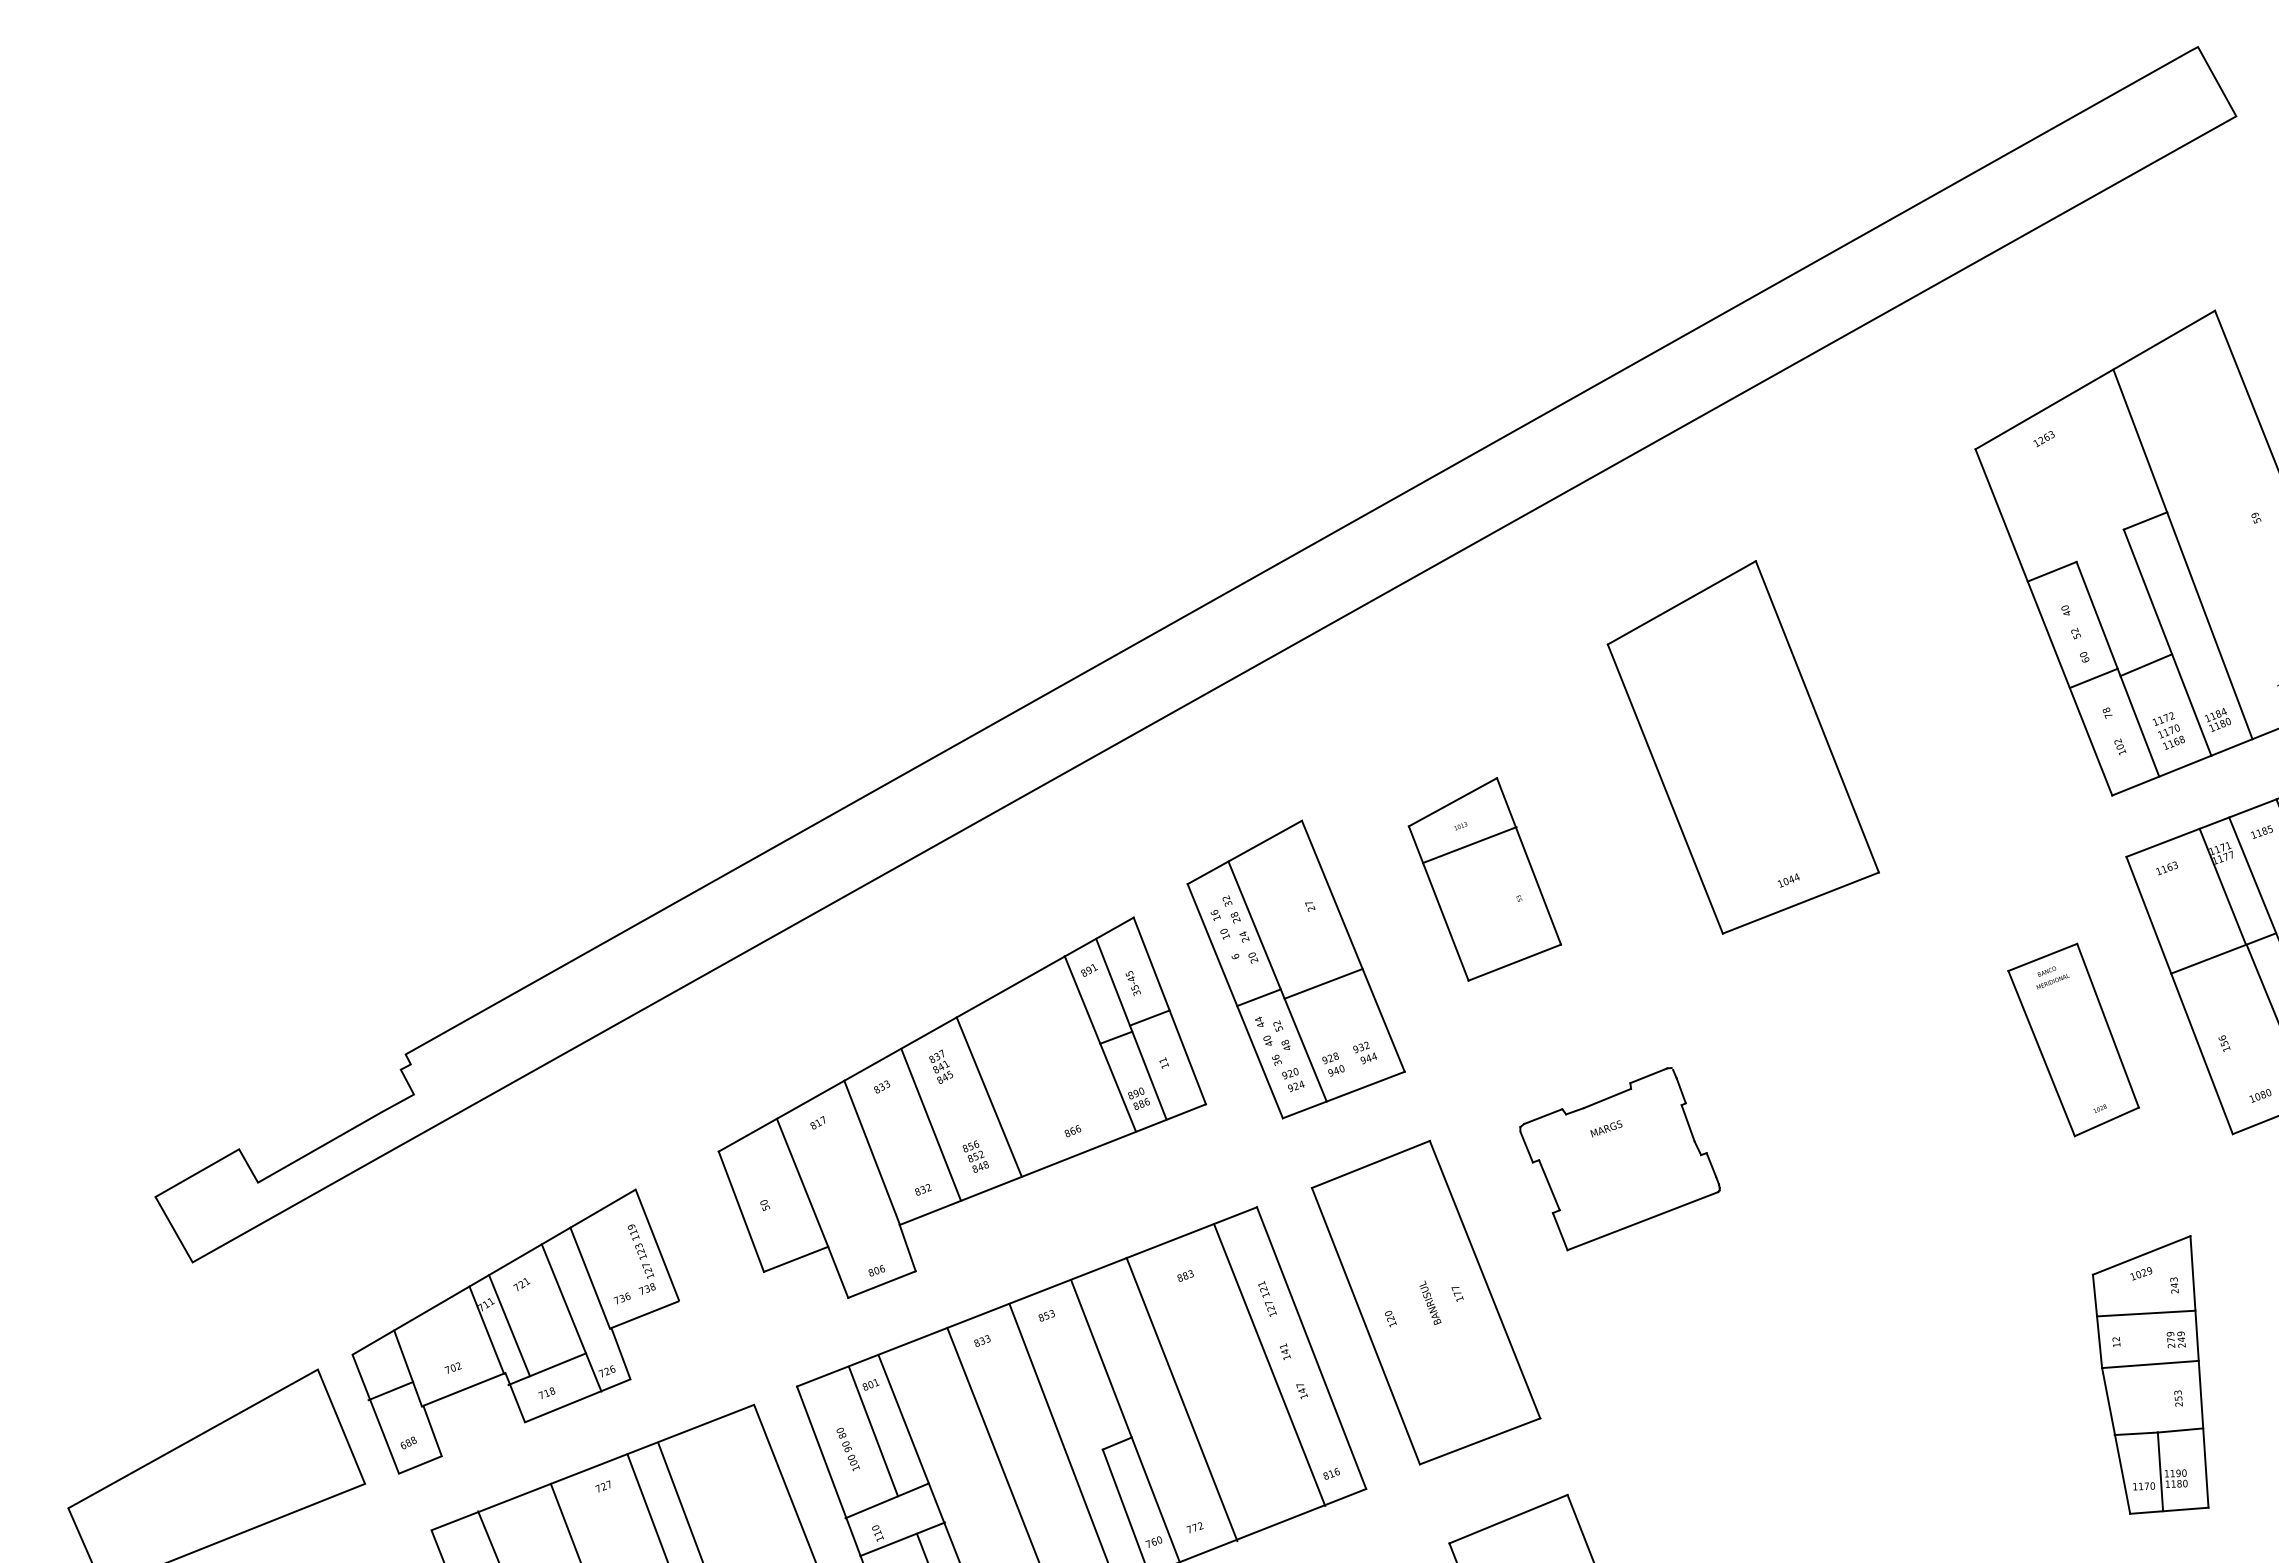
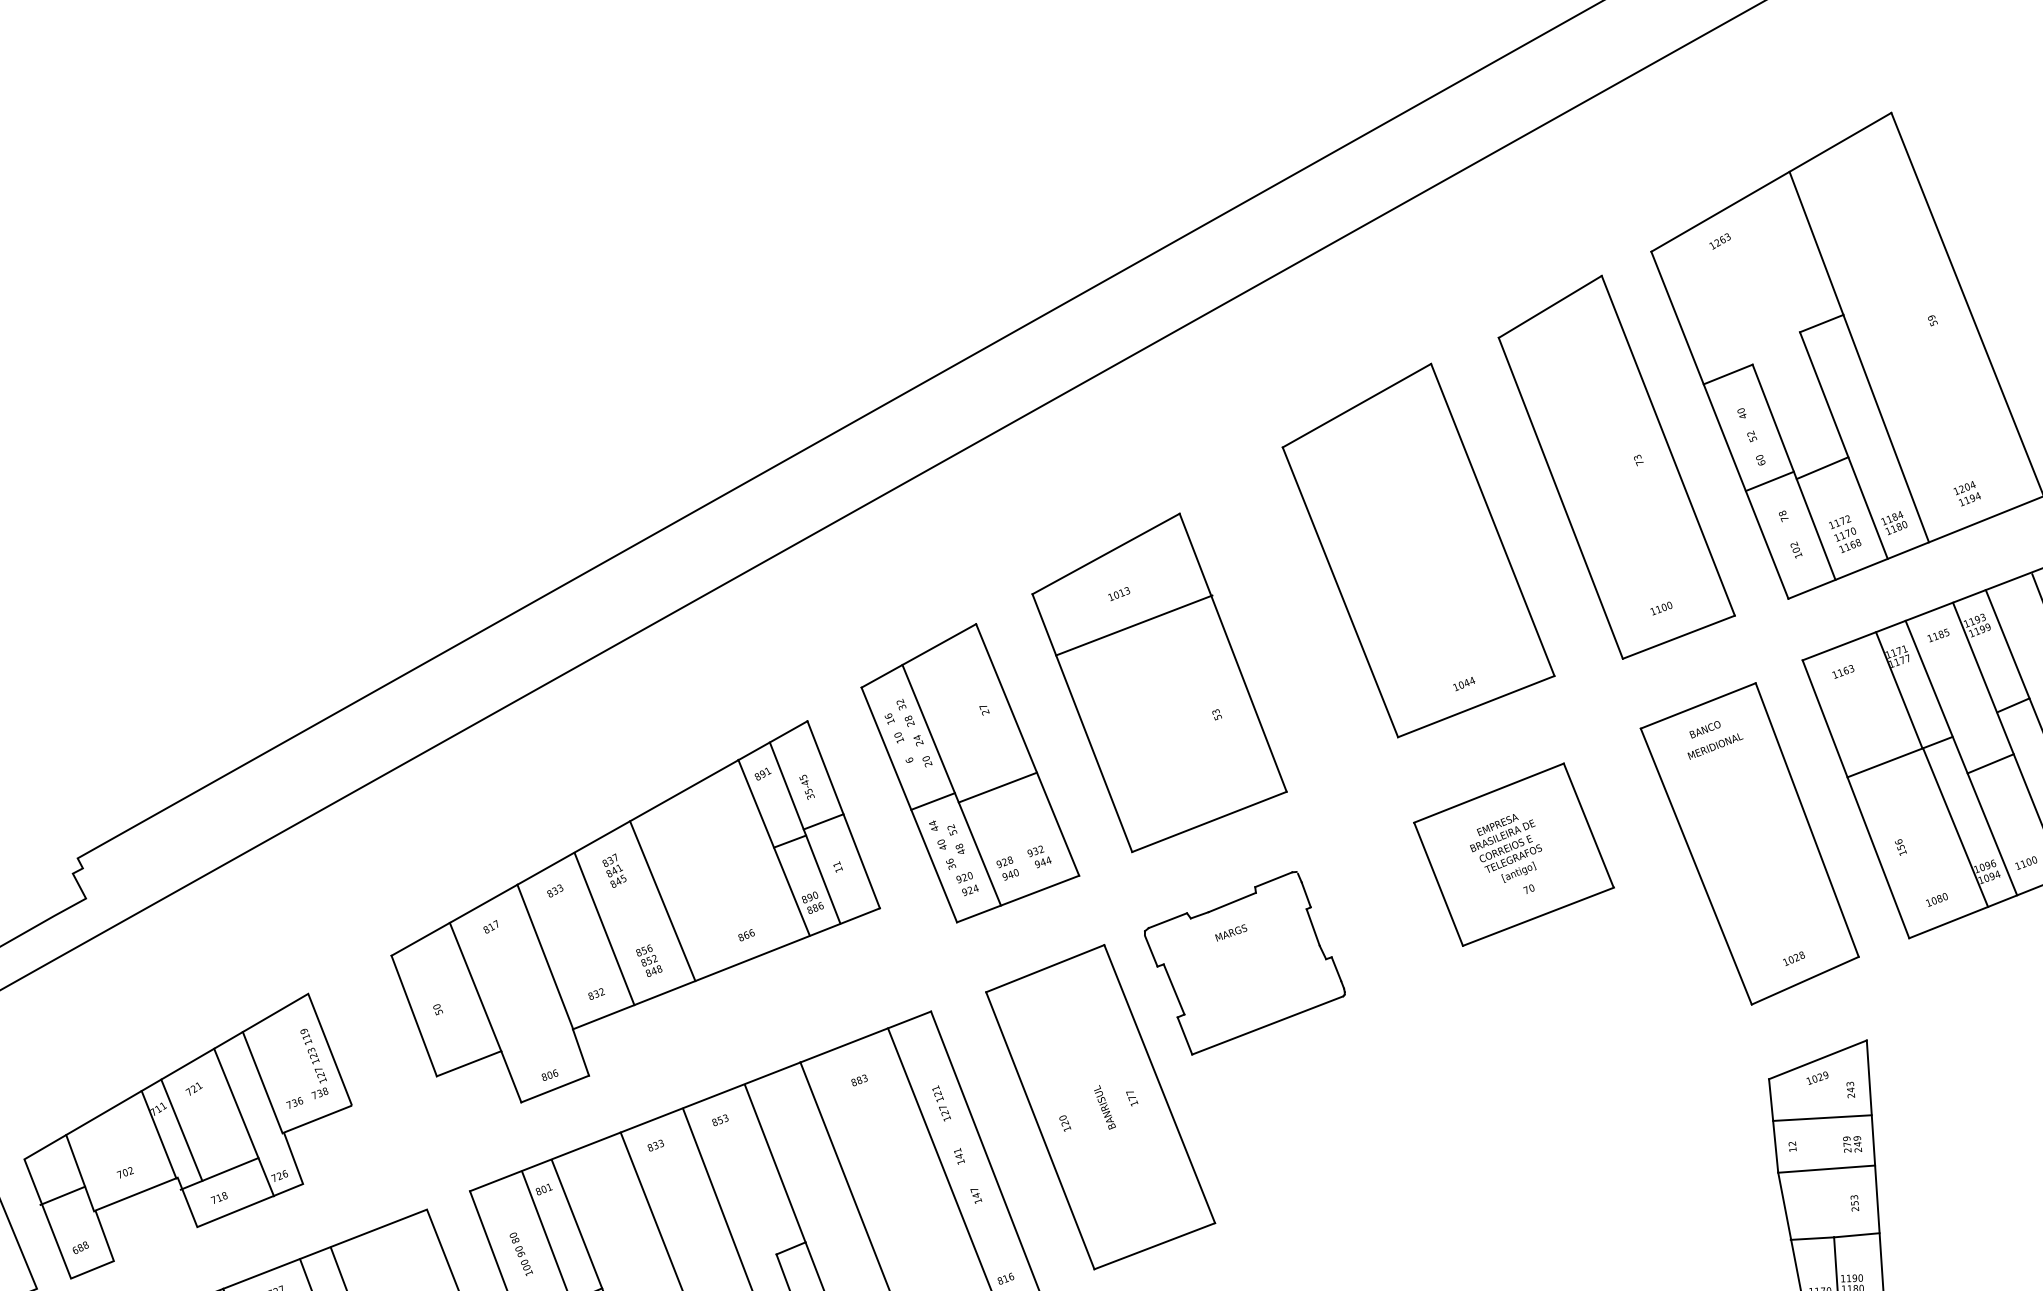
part: (1940, 664) -> (1616, 467), added
part: (1484, 879) -> (1159, 682), size x1.67
part: (2073, 1039) -> (1749, 843), size x1.67
part: (1838, 1050) -> (1513, 854), added
part: (1619, 1159) -> (1244, 963), moved

